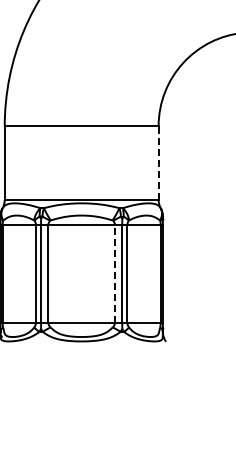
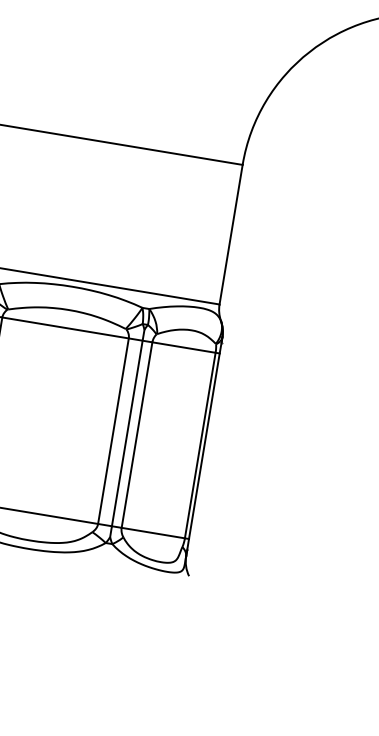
line: (158, 163) -> (230, 235), dashed -> solid
line: (114, 273) -> (112, 430), dashed -> solid

